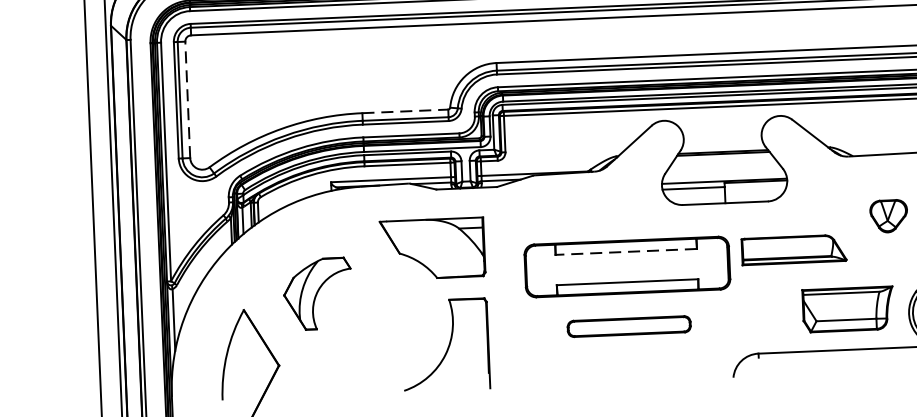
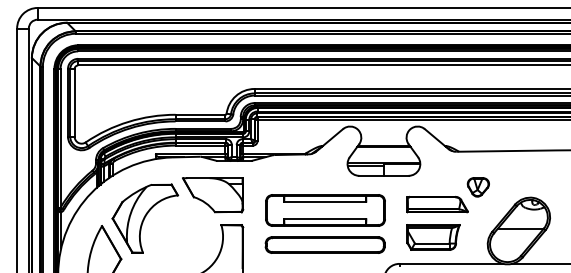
line: (187, 99) -> (74, 102), dashed -> solid
line: (405, 110) -> (200, 114), dashed -> solid
part: (793, 249) -> (437, 204), moved
line: (624, 251) -> (324, 201), dashed -> solid
part: (318, 293) -> (145, 218), size x1.67
part: (848, 309) -> (433, 237), moved
part: (628, 325) -> (324, 244), size x1.67

